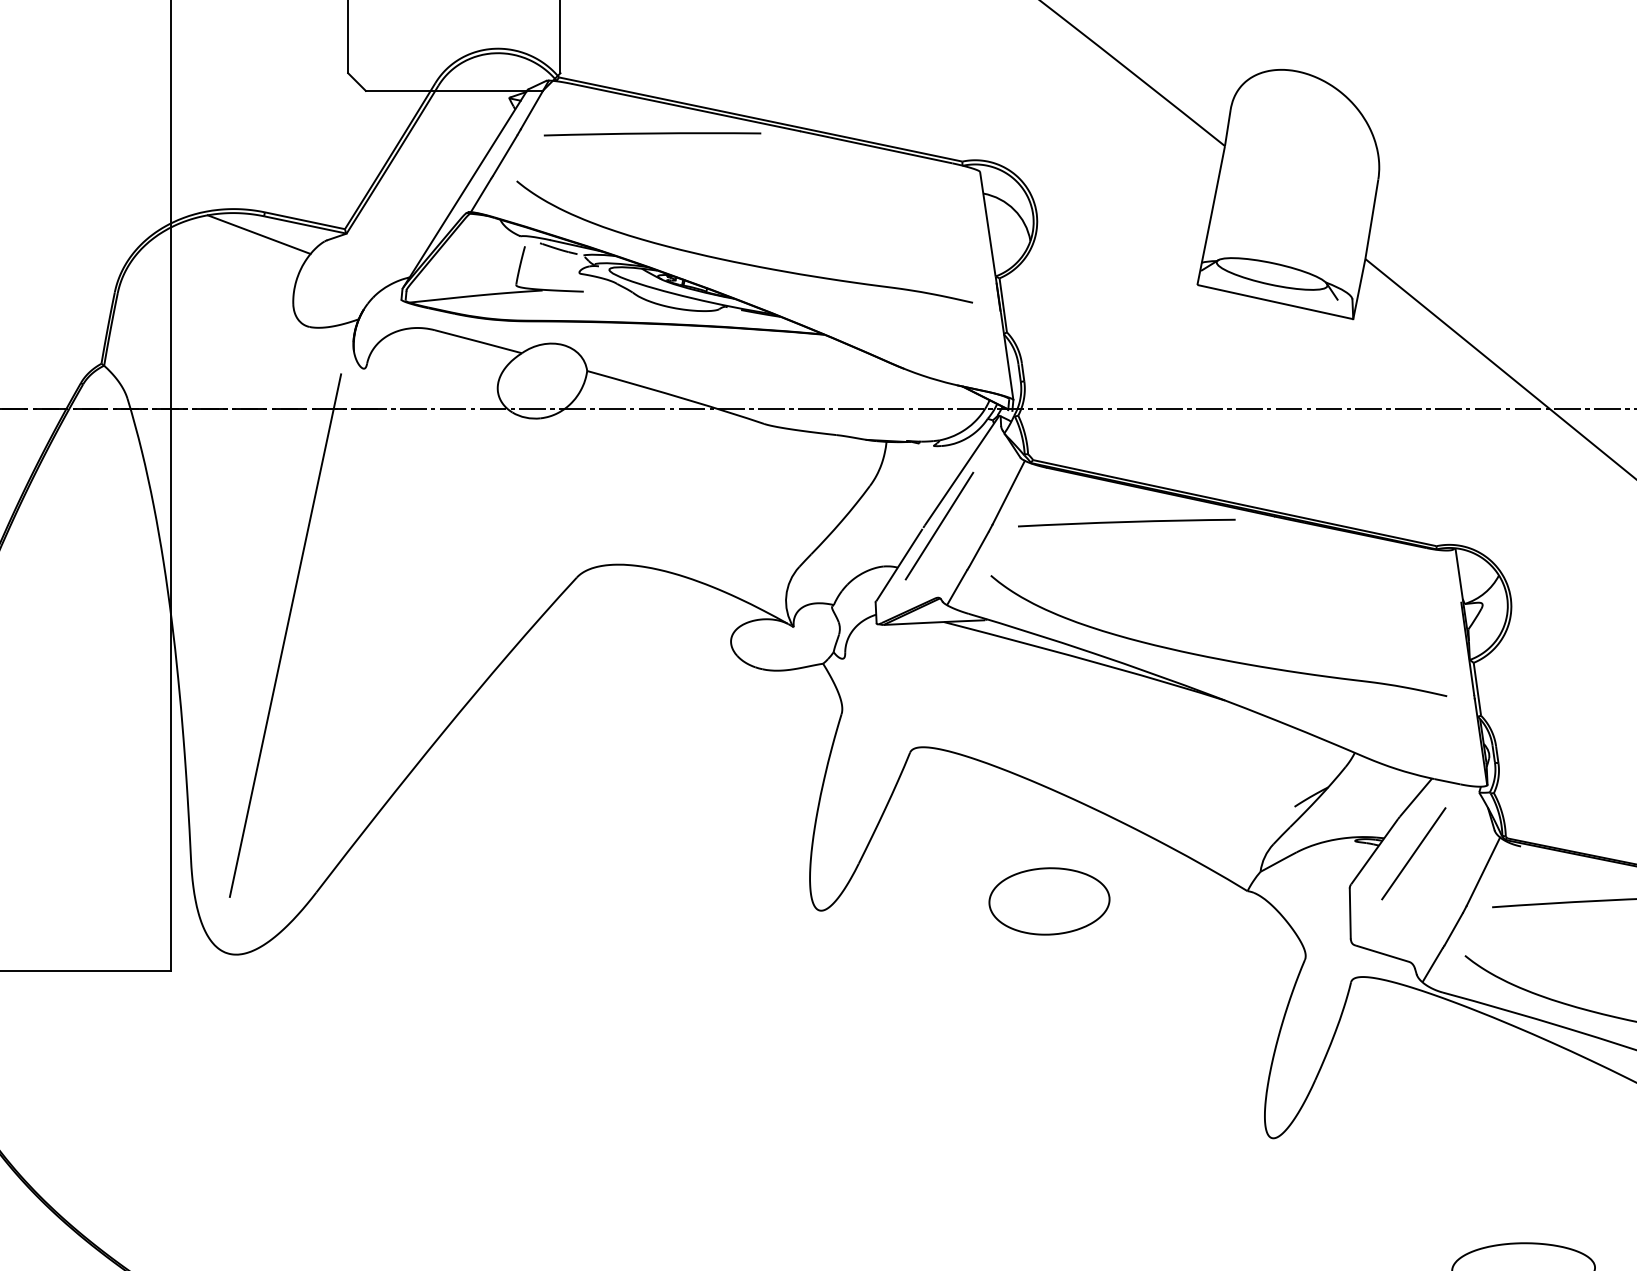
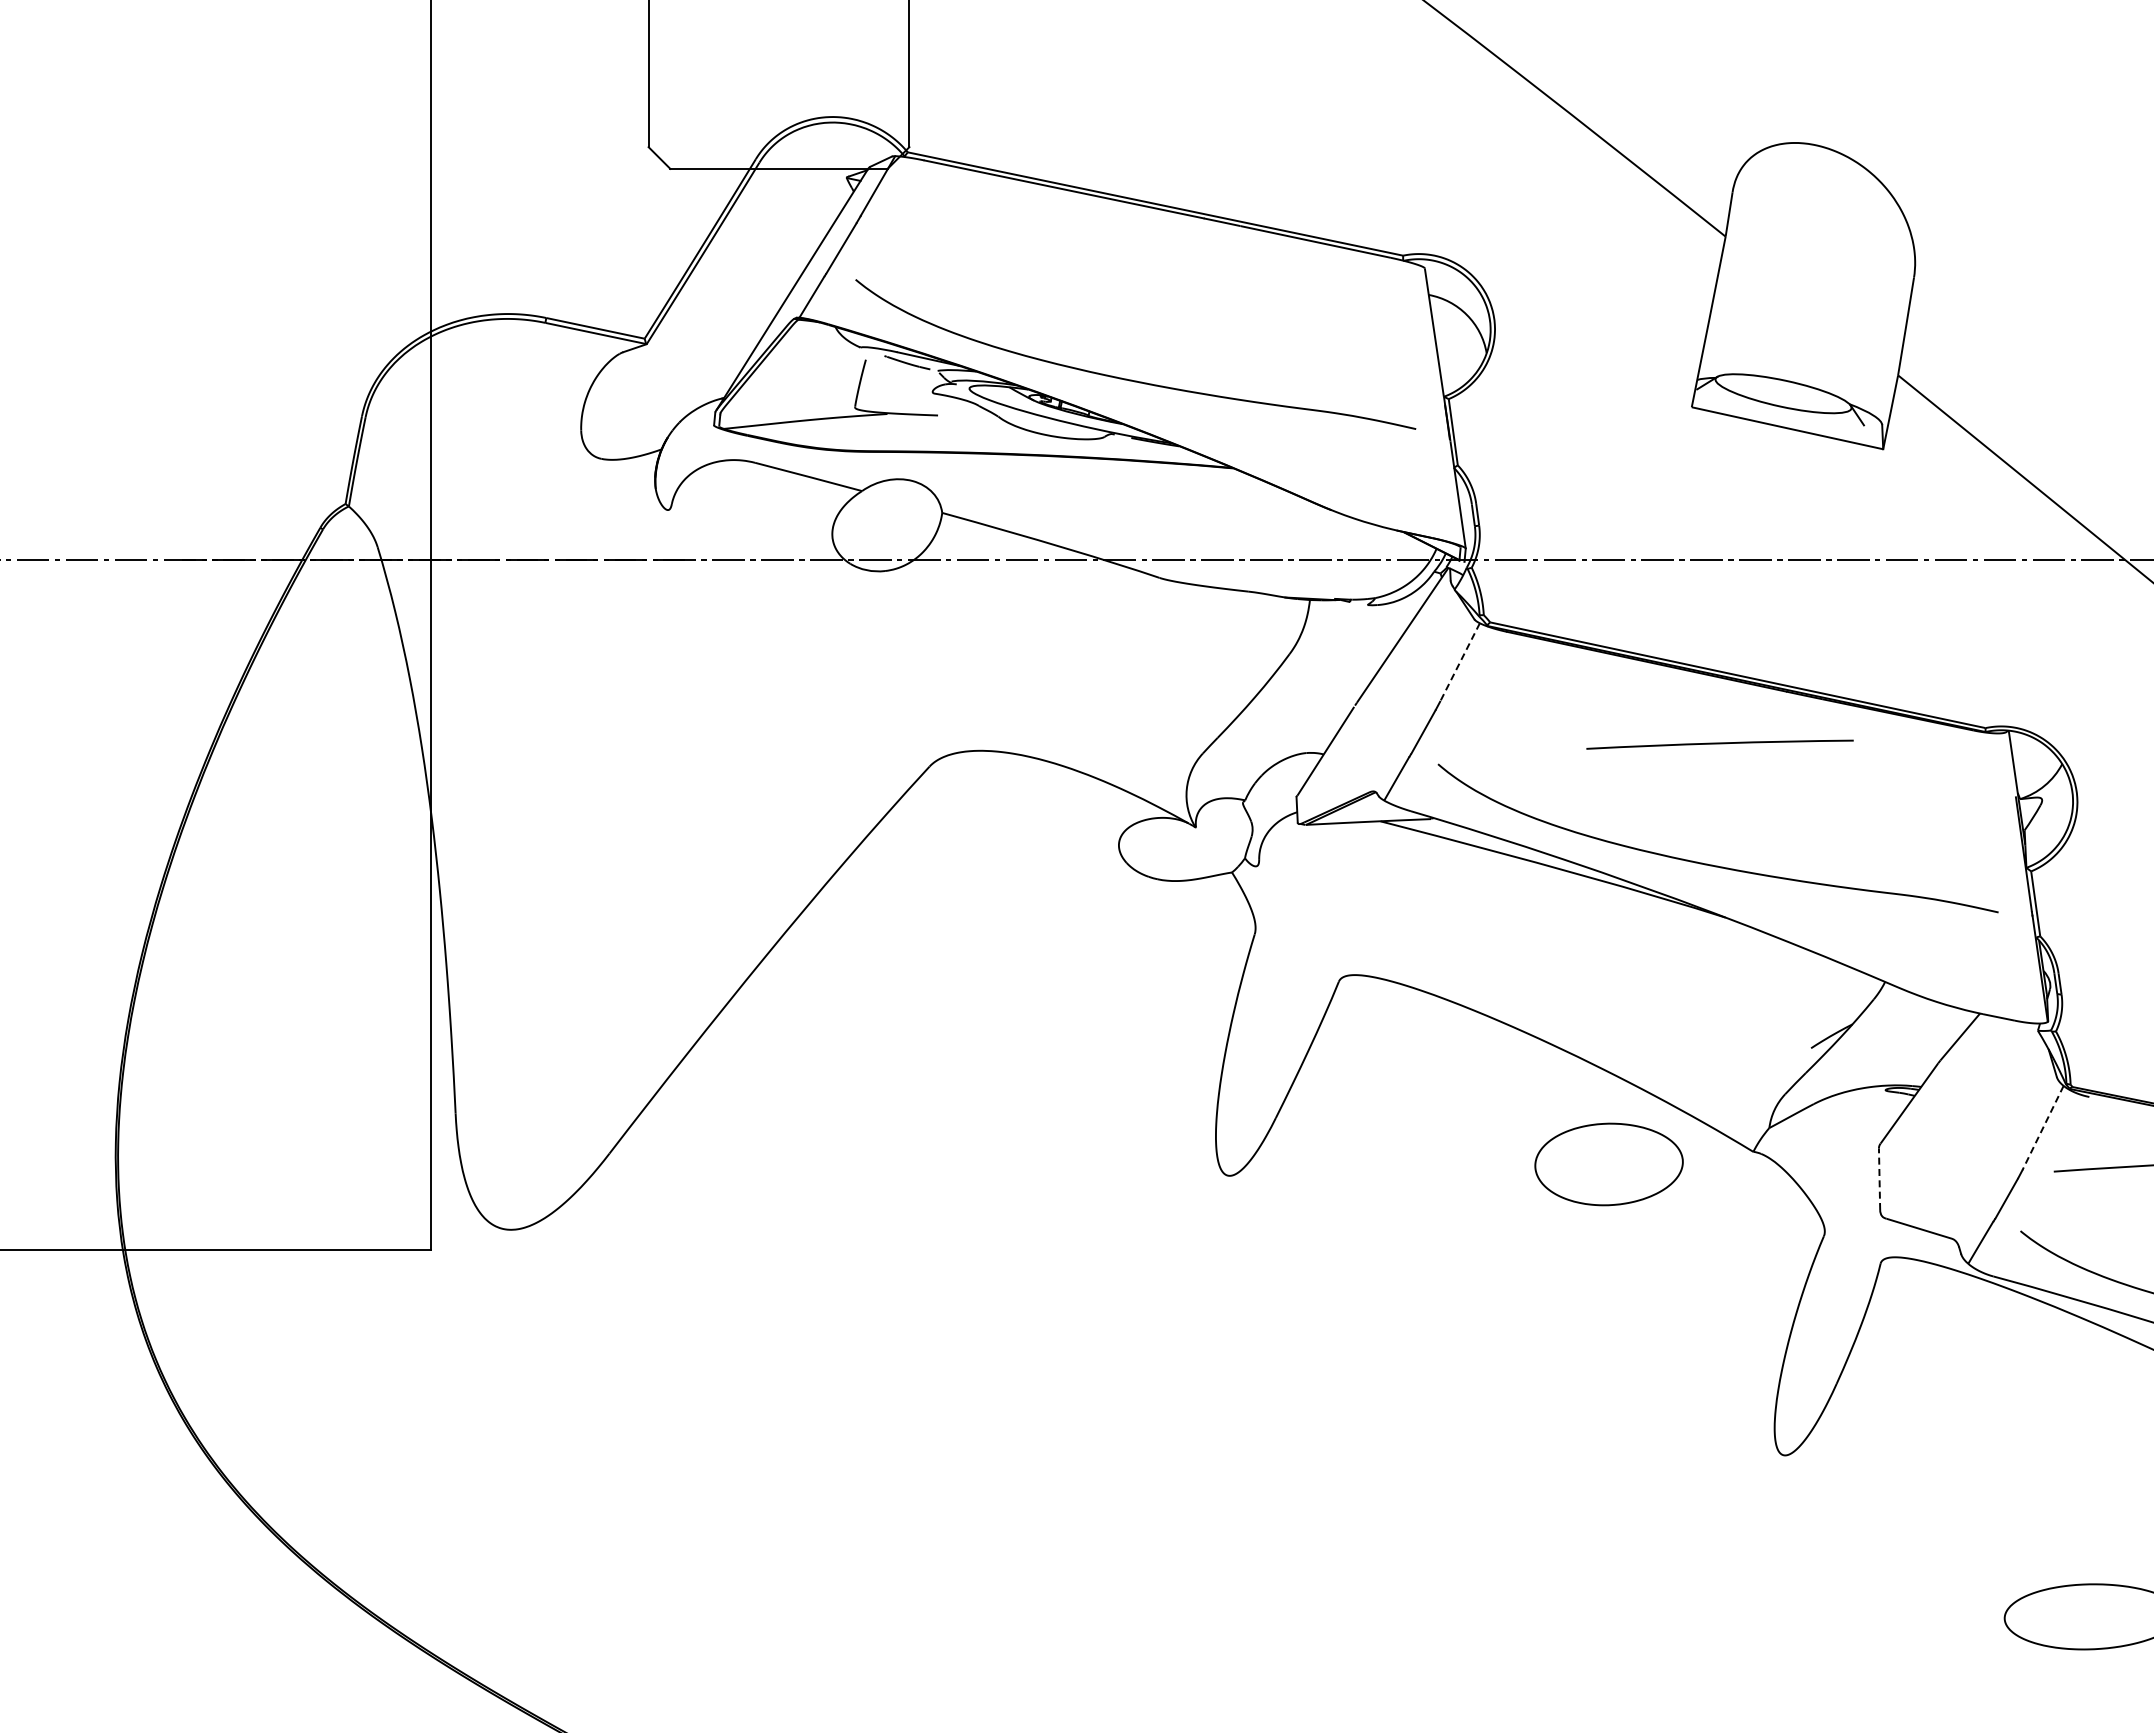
curve: (652, 134) -> (1022, 222), removed
line: (259, 234) -> (539, 345), removed
line: (1009, 492) -> (1460, 662), solid -> dashed
curve: (1126, 522) -> (1719, 744), moved
line: (939, 526) -> (1374, 703), removed
line: (285, 635) -> (571, 837), removed
line: (1413, 853) -> (1957, 1105), removed
line: (1483, 871) -> (2043, 1127), solid -> dashed
part: (1049, 901) -> (1608, 1164), moved
line: (1350, 913) -> (1879, 1179), solid -> dashed

